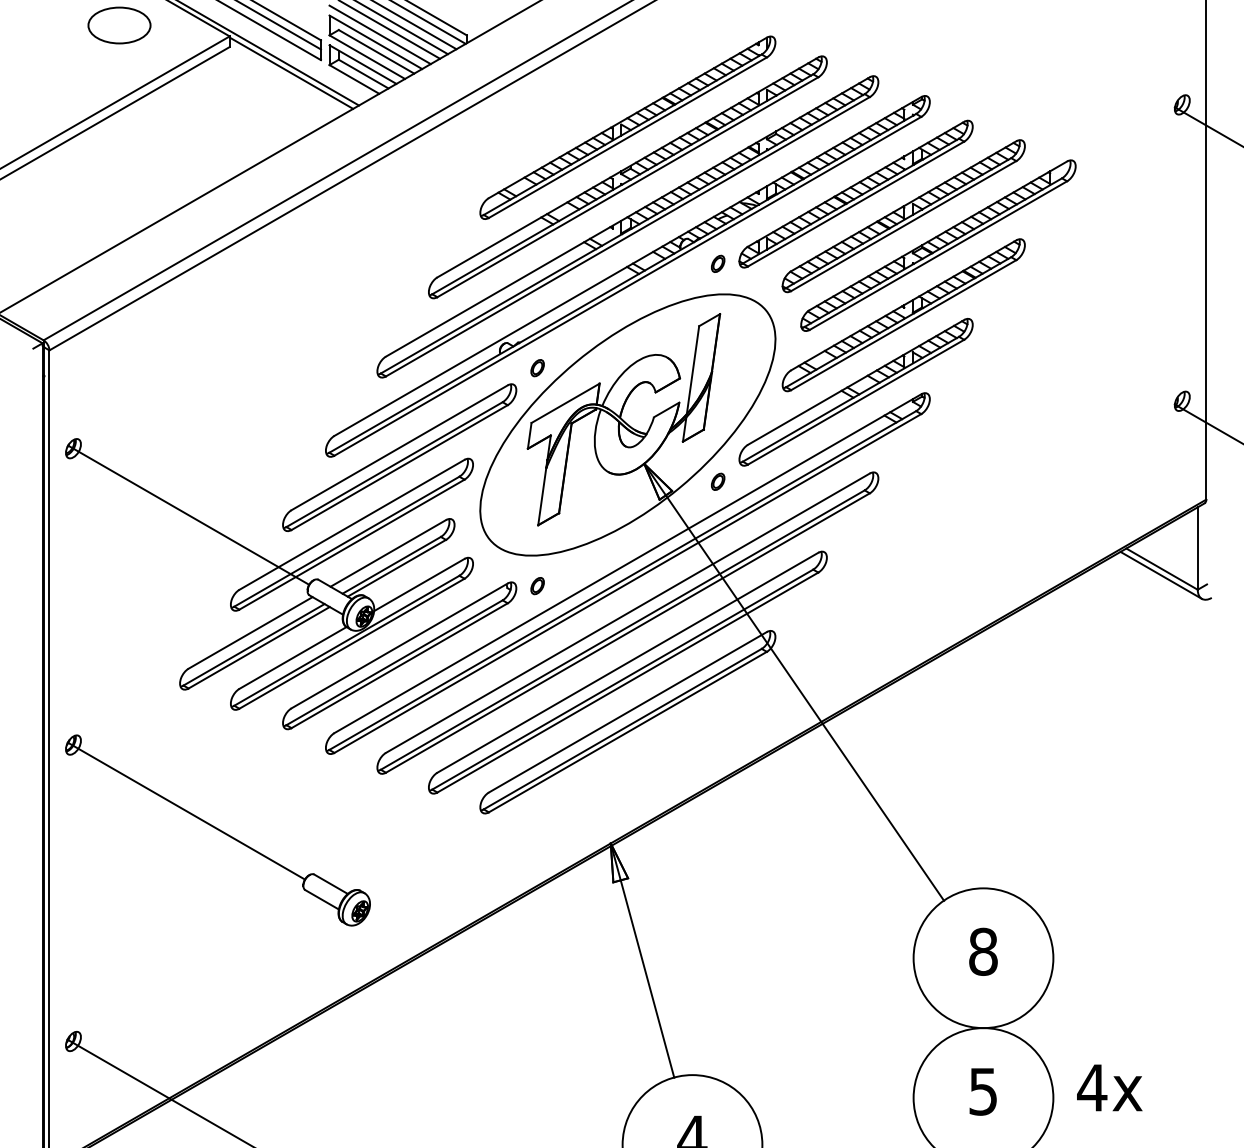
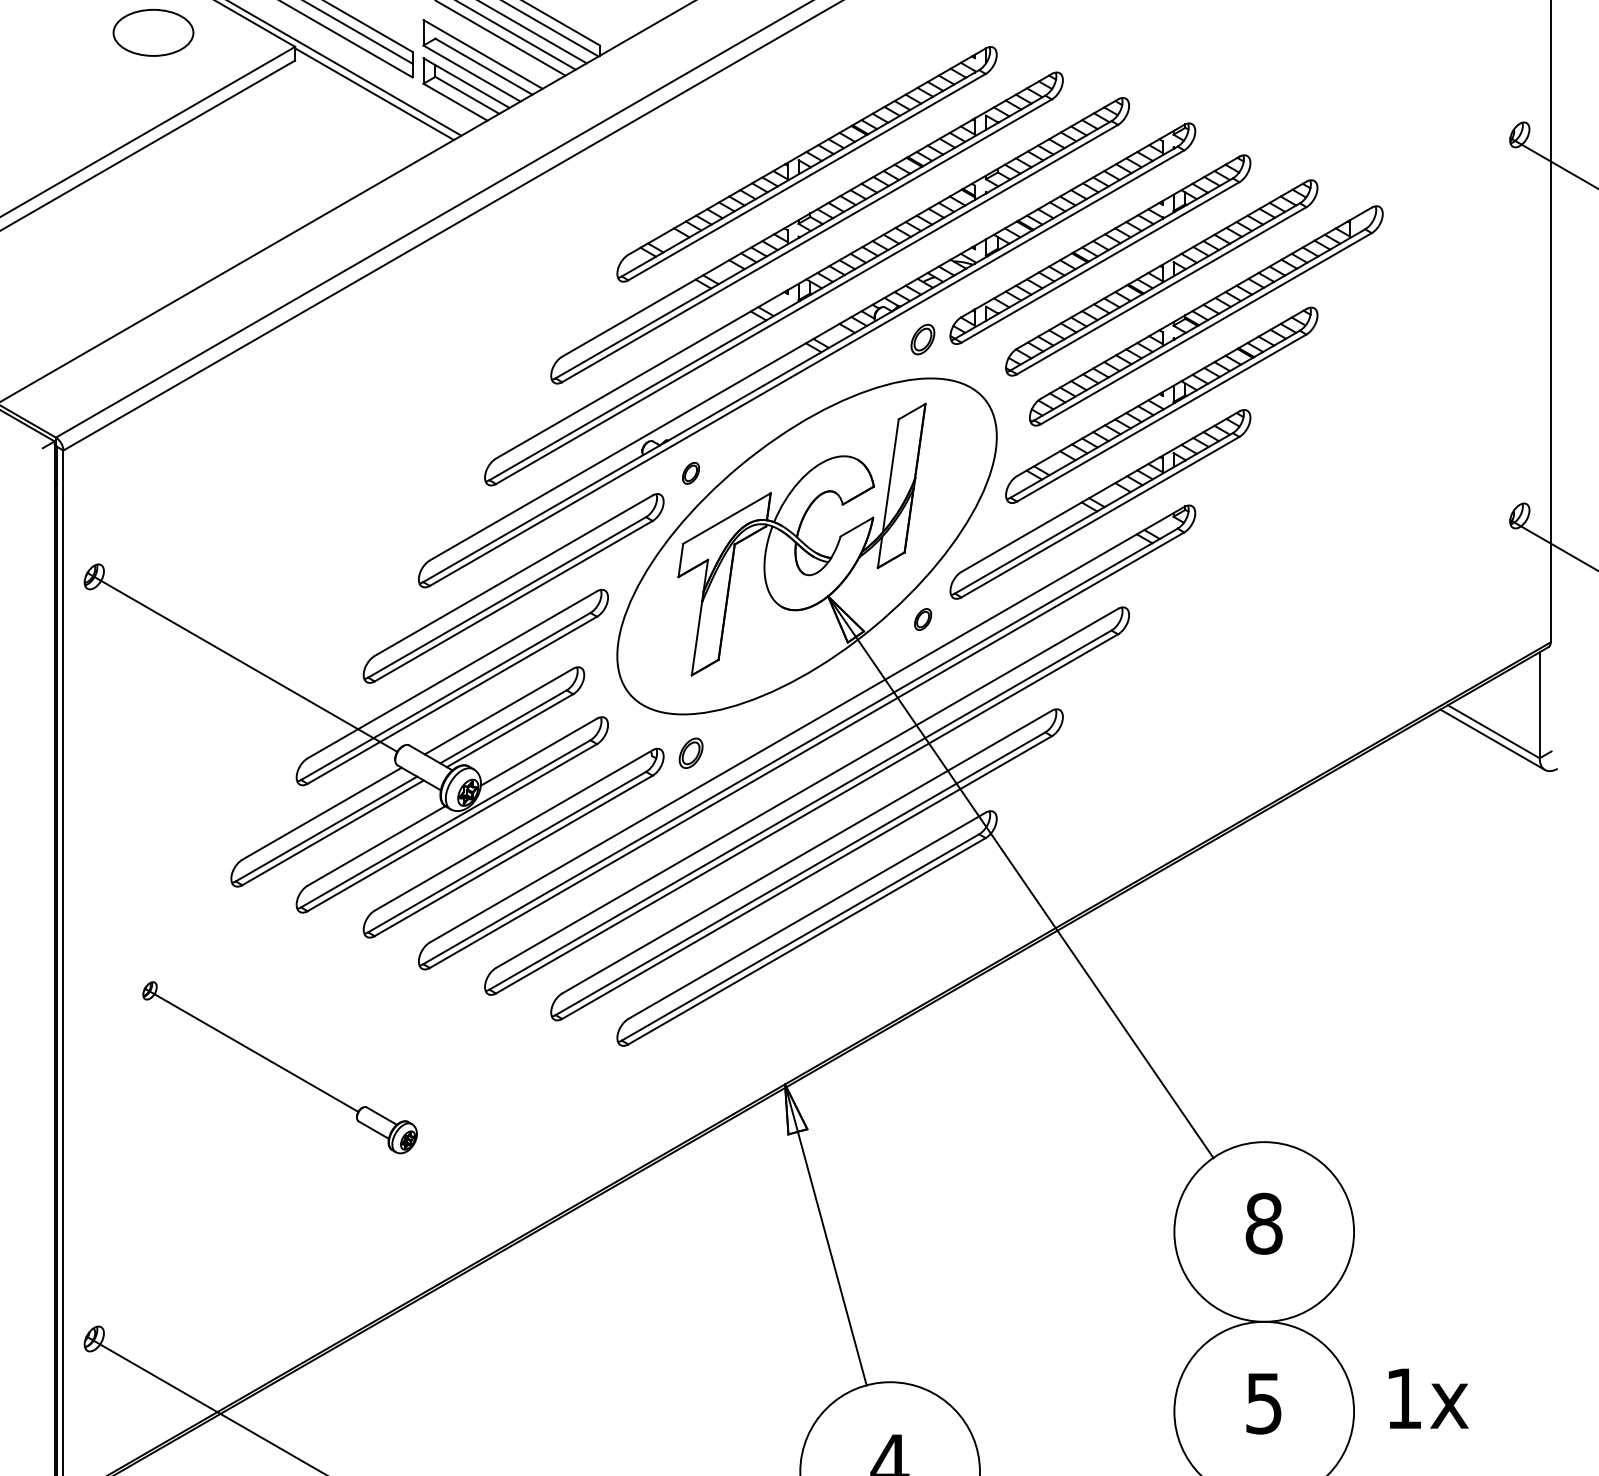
line: (379, 34) -> (487, 44), removed
part: (718, 263) -> (923, 338), size x1.4
part: (537, 586) -> (690, 754), size x1.4
part: (217, 830) -> (279, 1067), size x0.7
text: (1092, 1087) -> (1404, 1398), 4x -> 1x

